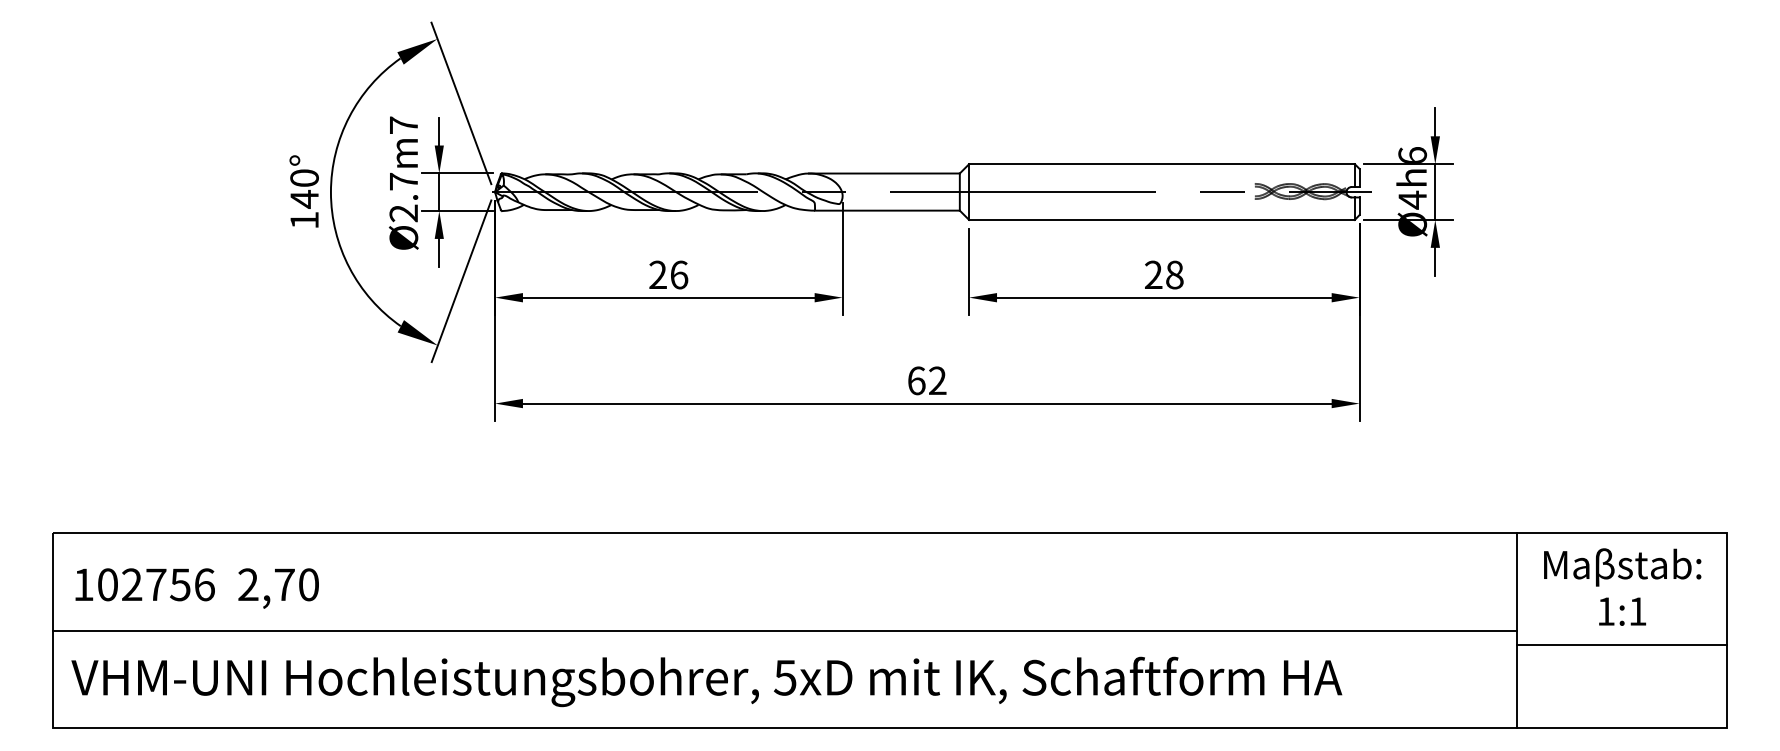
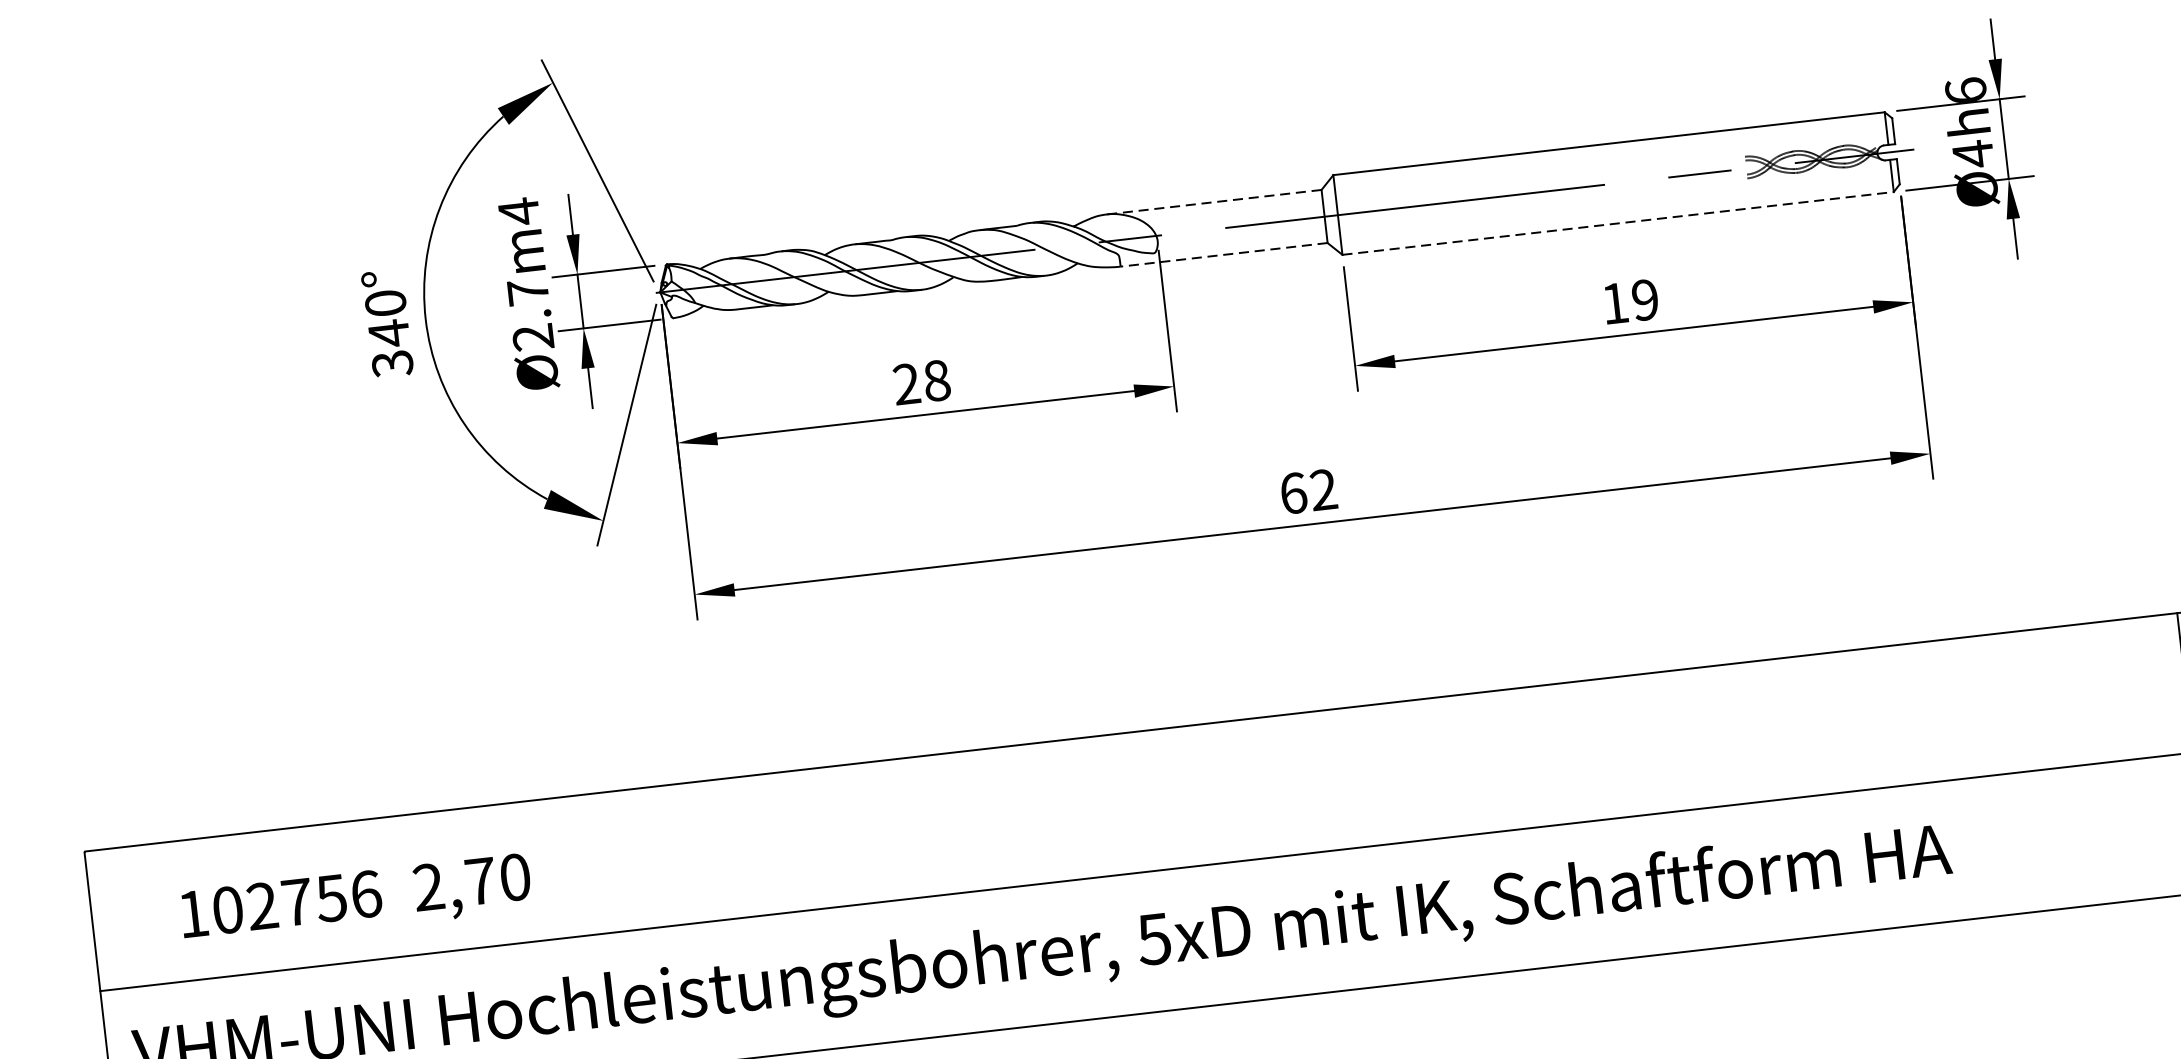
text: (403, 125) -> (518, 211), Ø2.7m7 -> Ø2.7m4
line: (883, 173) -> (1212, 202), solid -> dashed
line: (886, 210) -> (1222, 254), solid -> dashed
line: (1161, 219) -> (1617, 222), solid -> dashed
text: (304, 220) -> (392, 363), 140° -> 340°
text: (679, 274) -> (937, 379), 26 -> 28
text: (1164, 274) -> (1630, 300), 28 -> 19
text: (196, 588) -> (355, 900), moved

